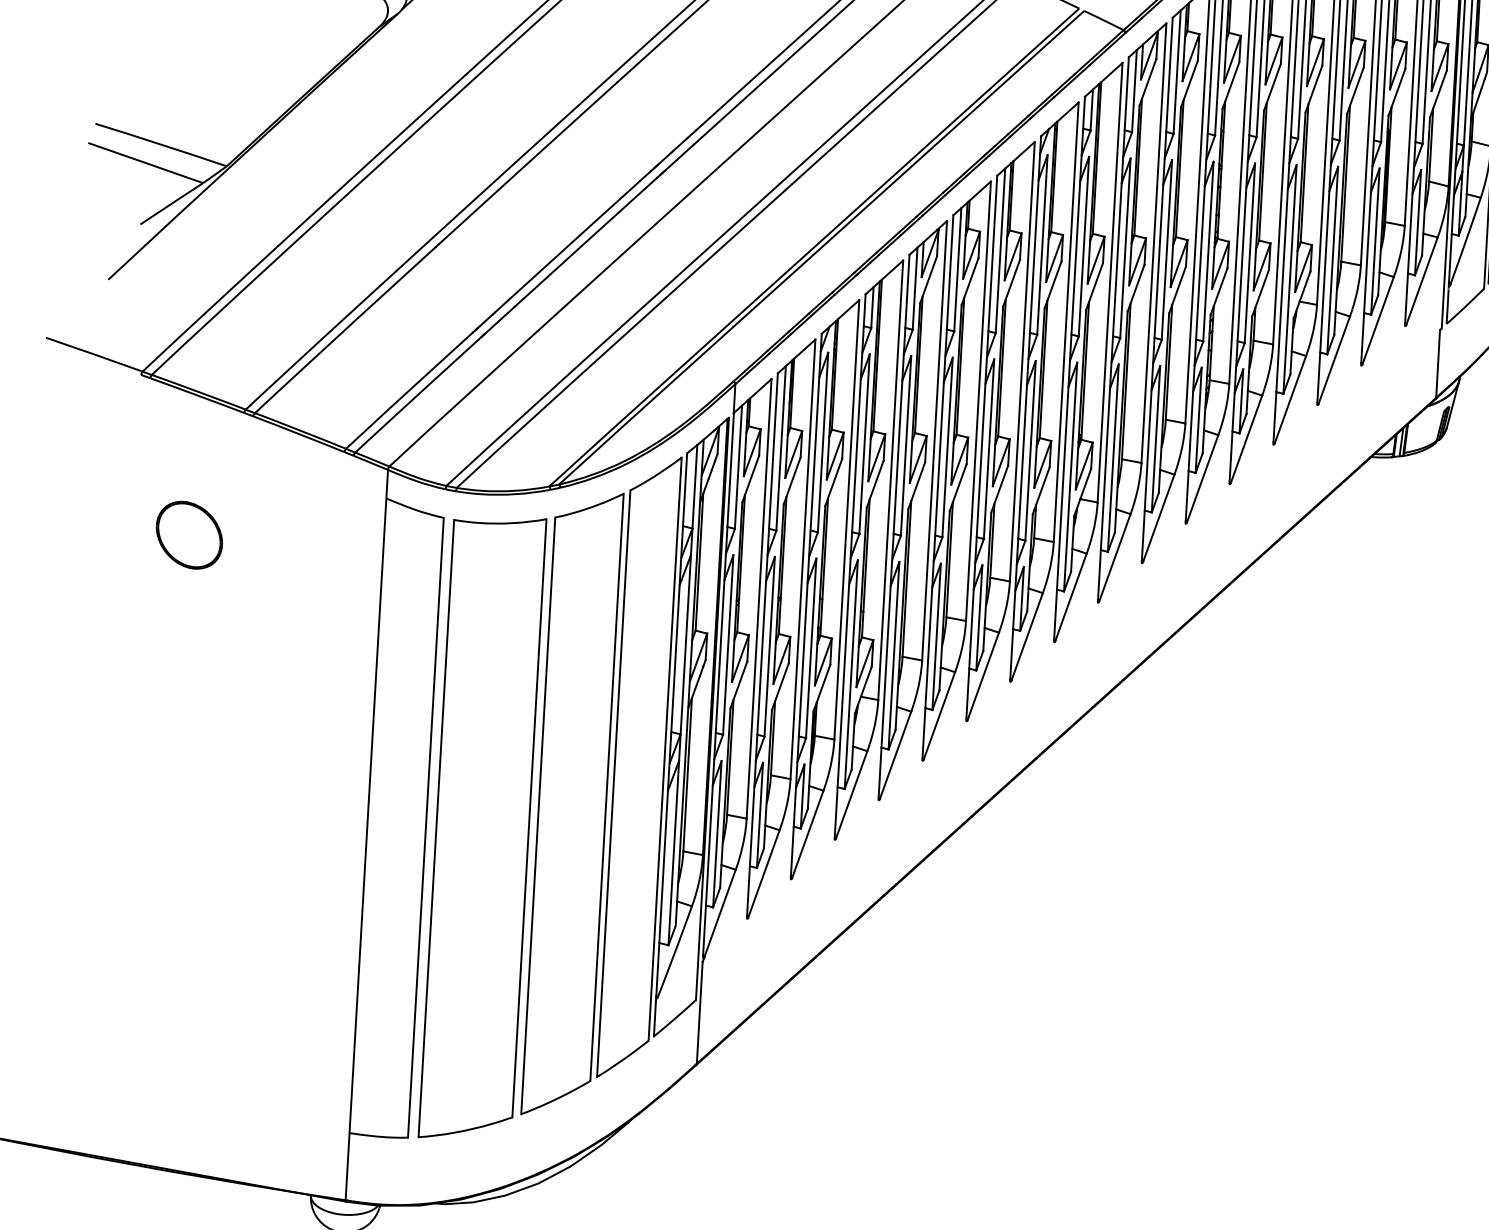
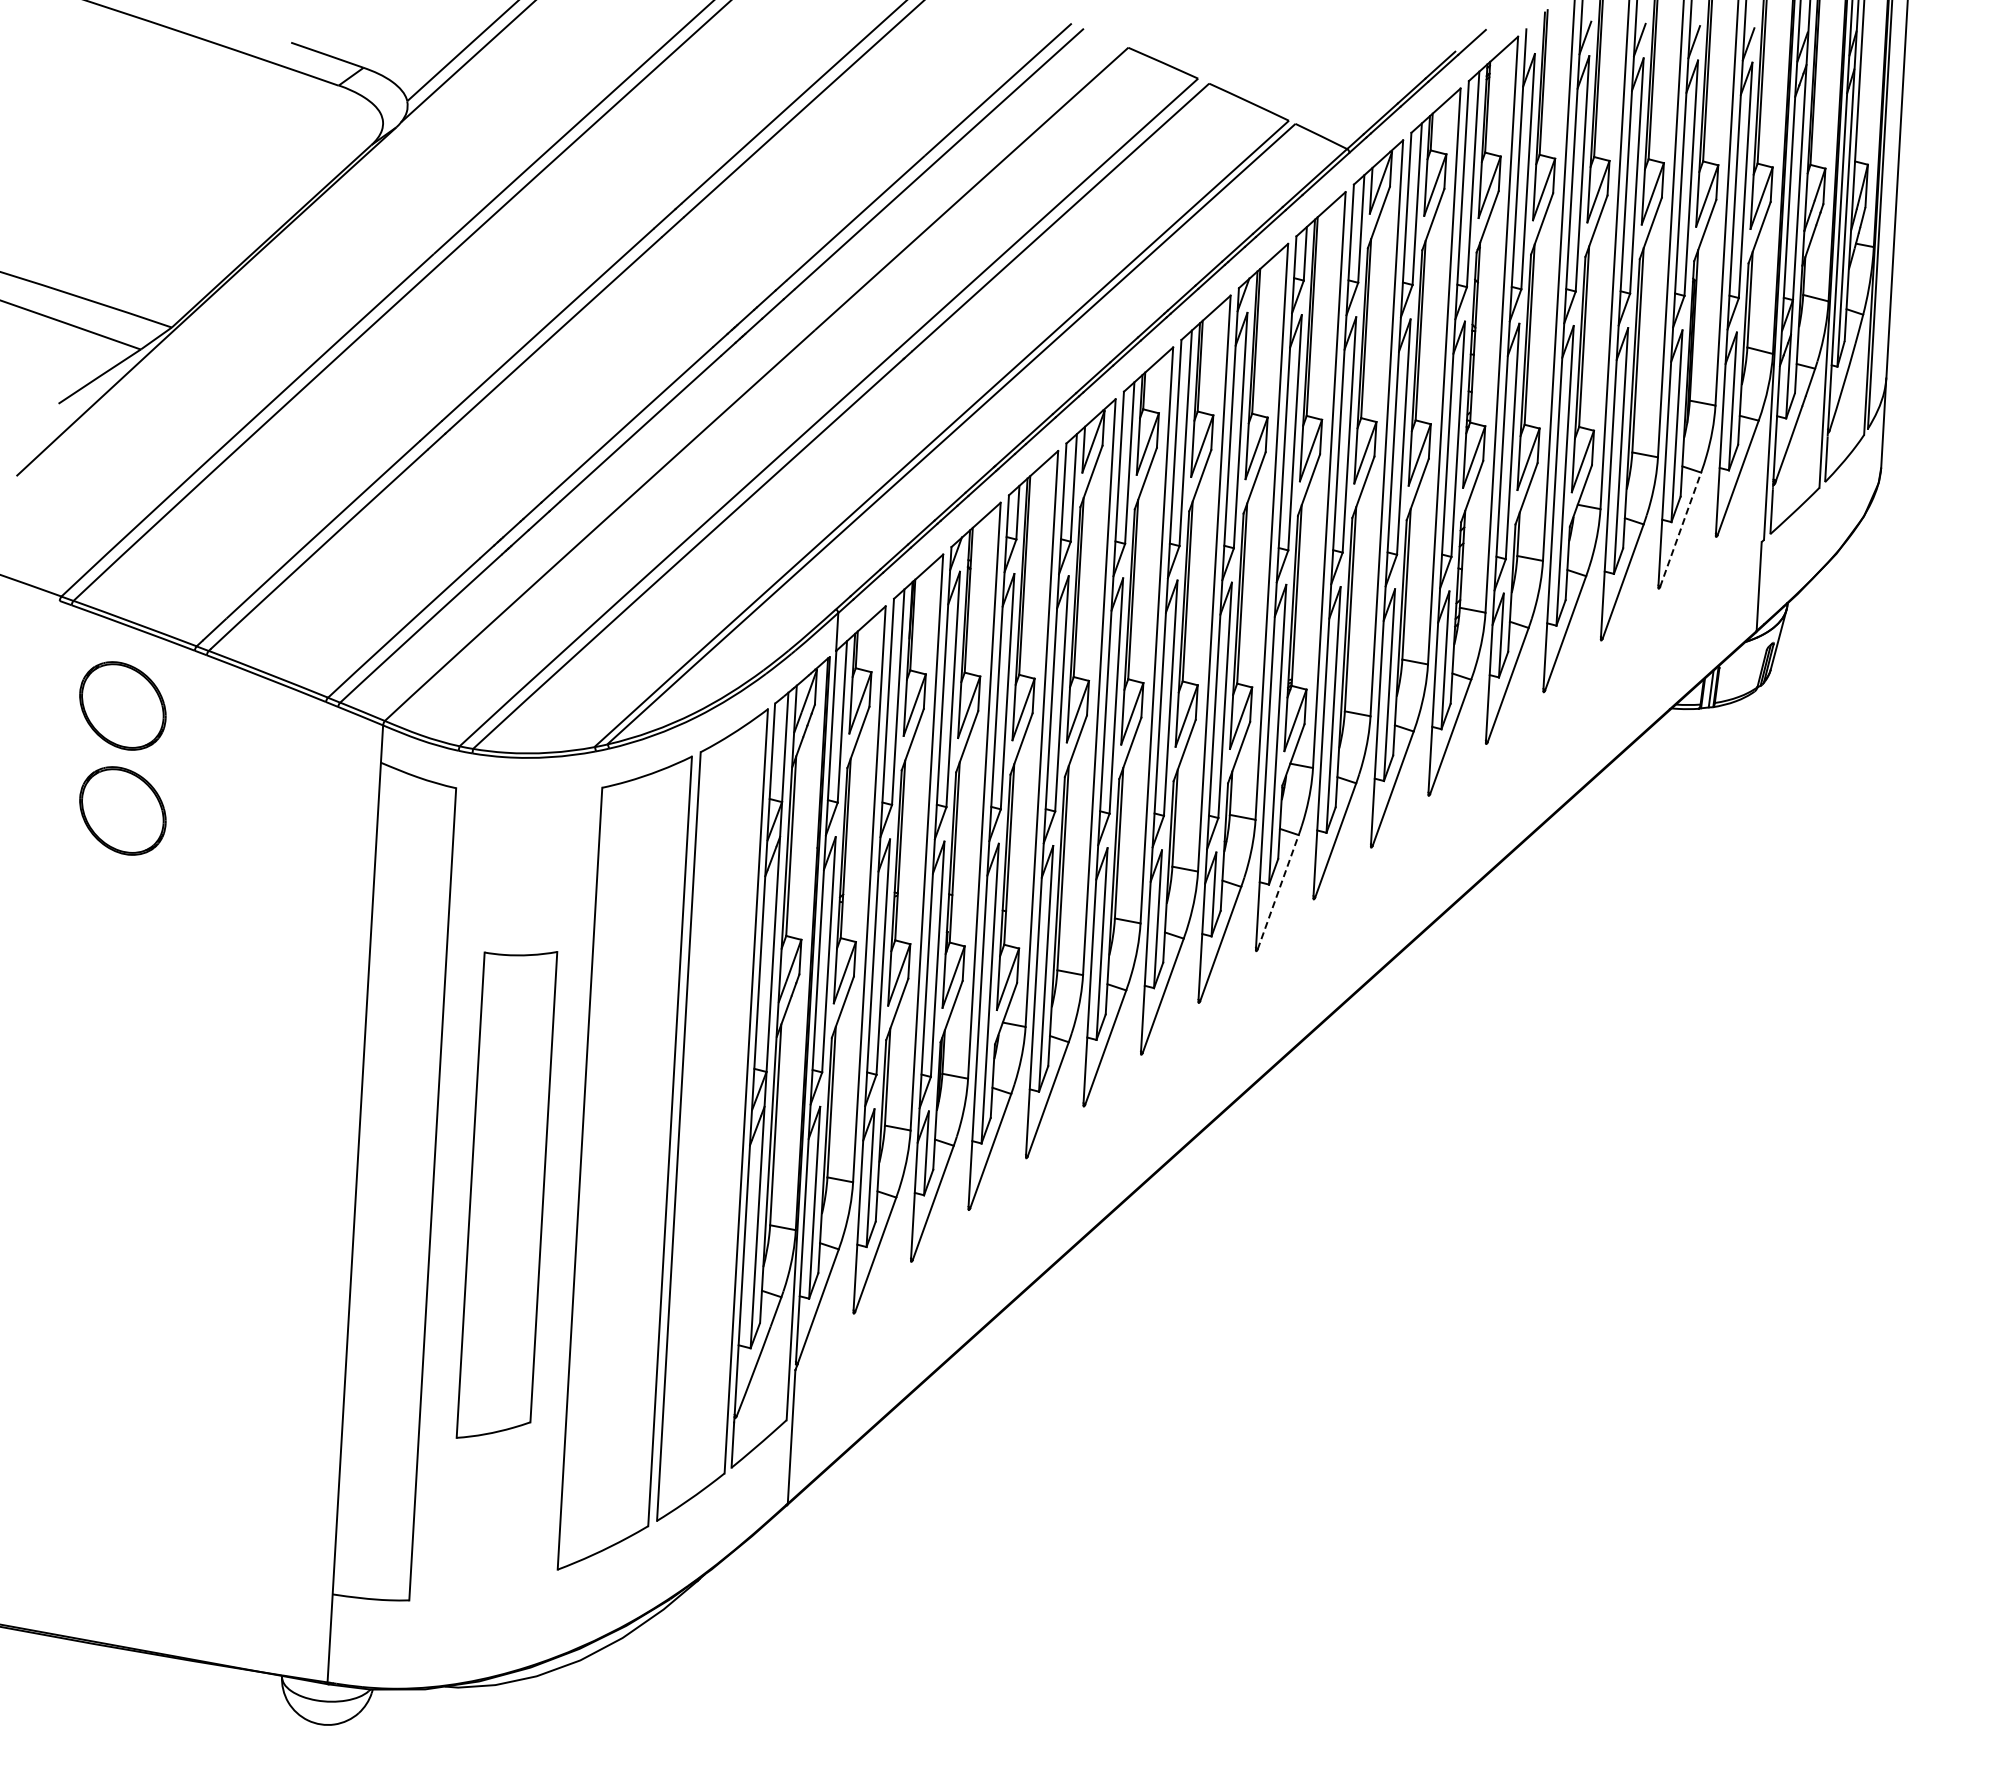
line: (1378, 320) -> (1680, 529), solid -> dashed
part: (189, 454) -> (122, 705), added
line: (1071, 597) -> (1278, 892), solid -> dashed
part: (482, 827) -> (506, 1194), size x0.6

